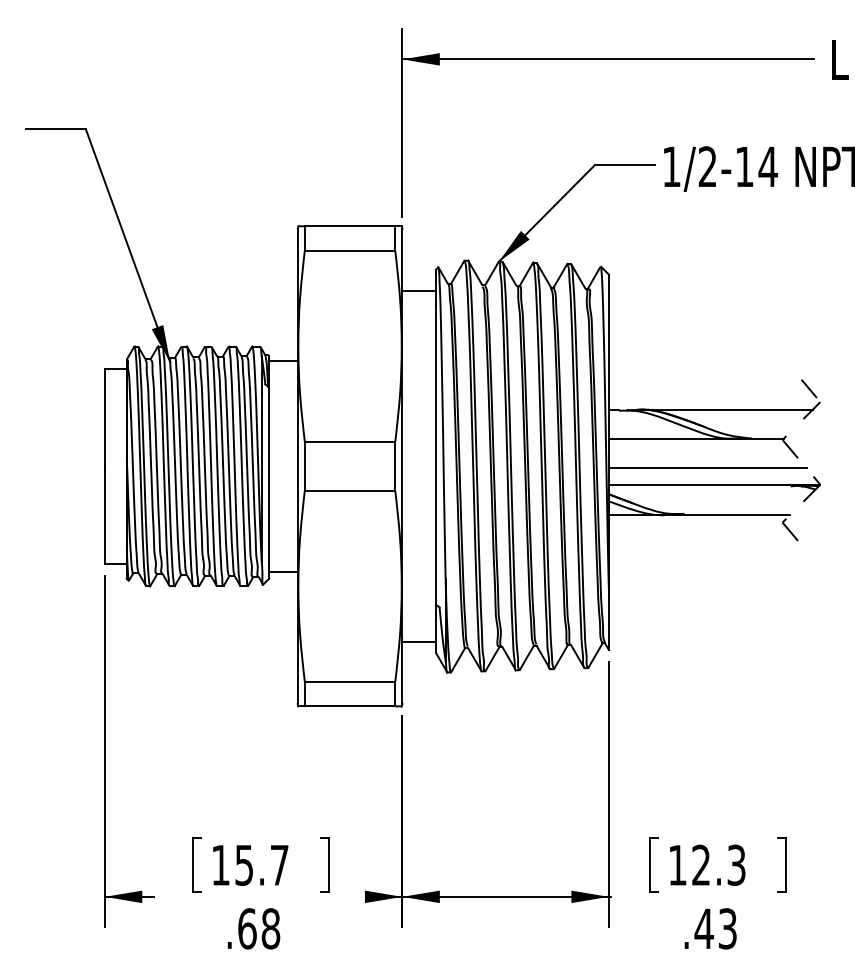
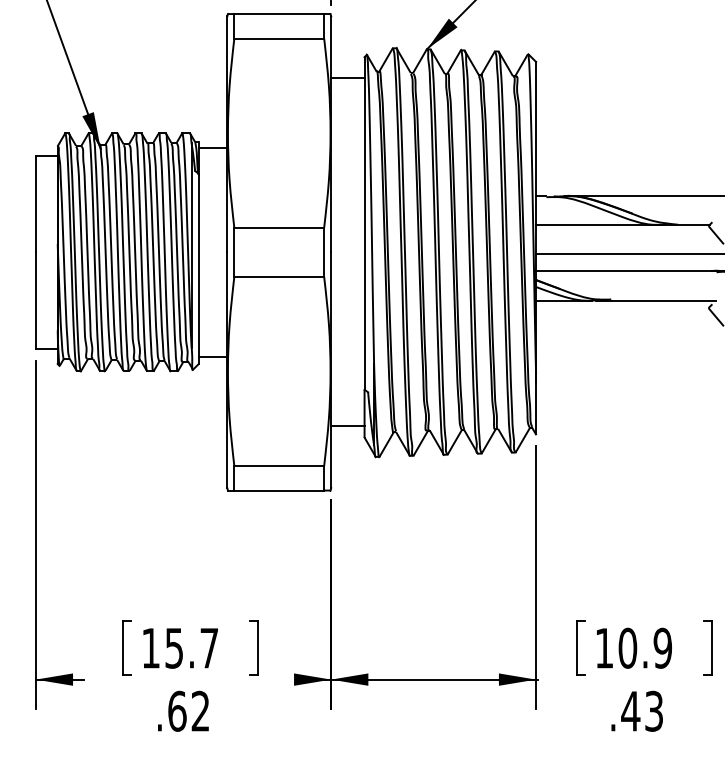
text: (718, 864) -> (644, 647), 12.3 -> 10.9
text: (270, 928) -> (200, 711), .68 -> .62

